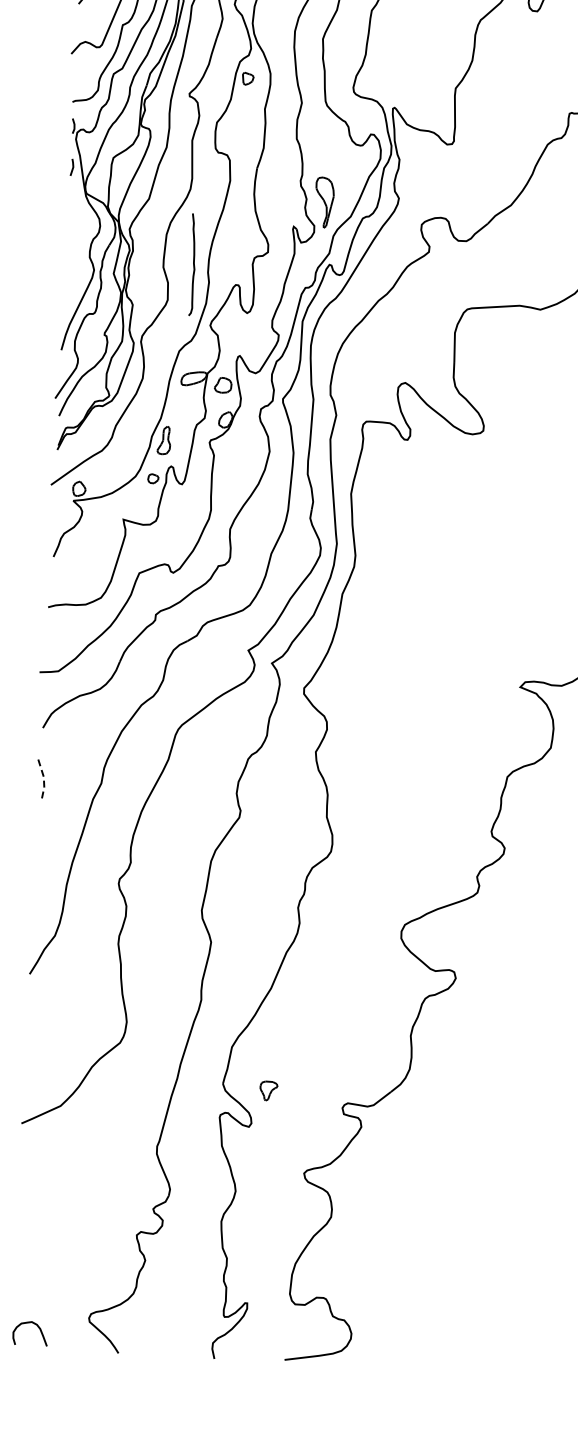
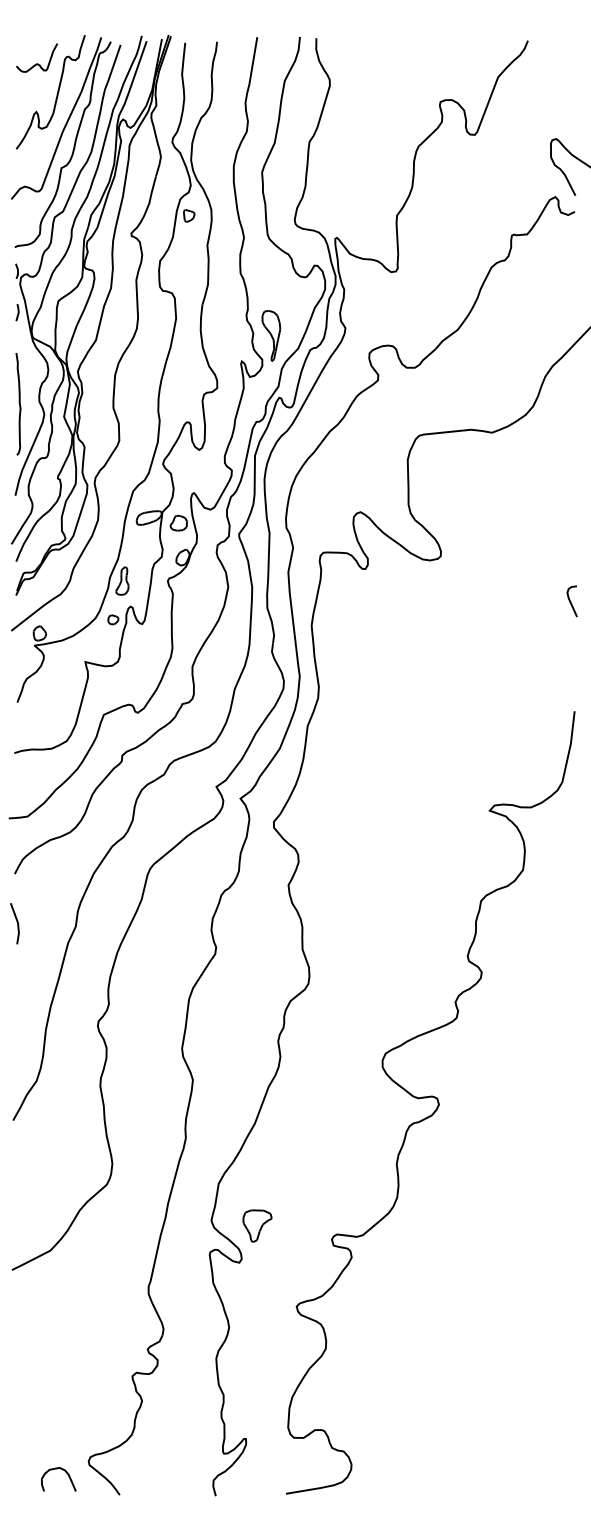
curve: (192, 264) -> (18, 403), moved
line: (44, 776) -> (18, 922), dashed -> solid
part: (268, 1090) -> (257, 1225), size x1.67
curve: (34, 1324) -> (62, 1470), moved

